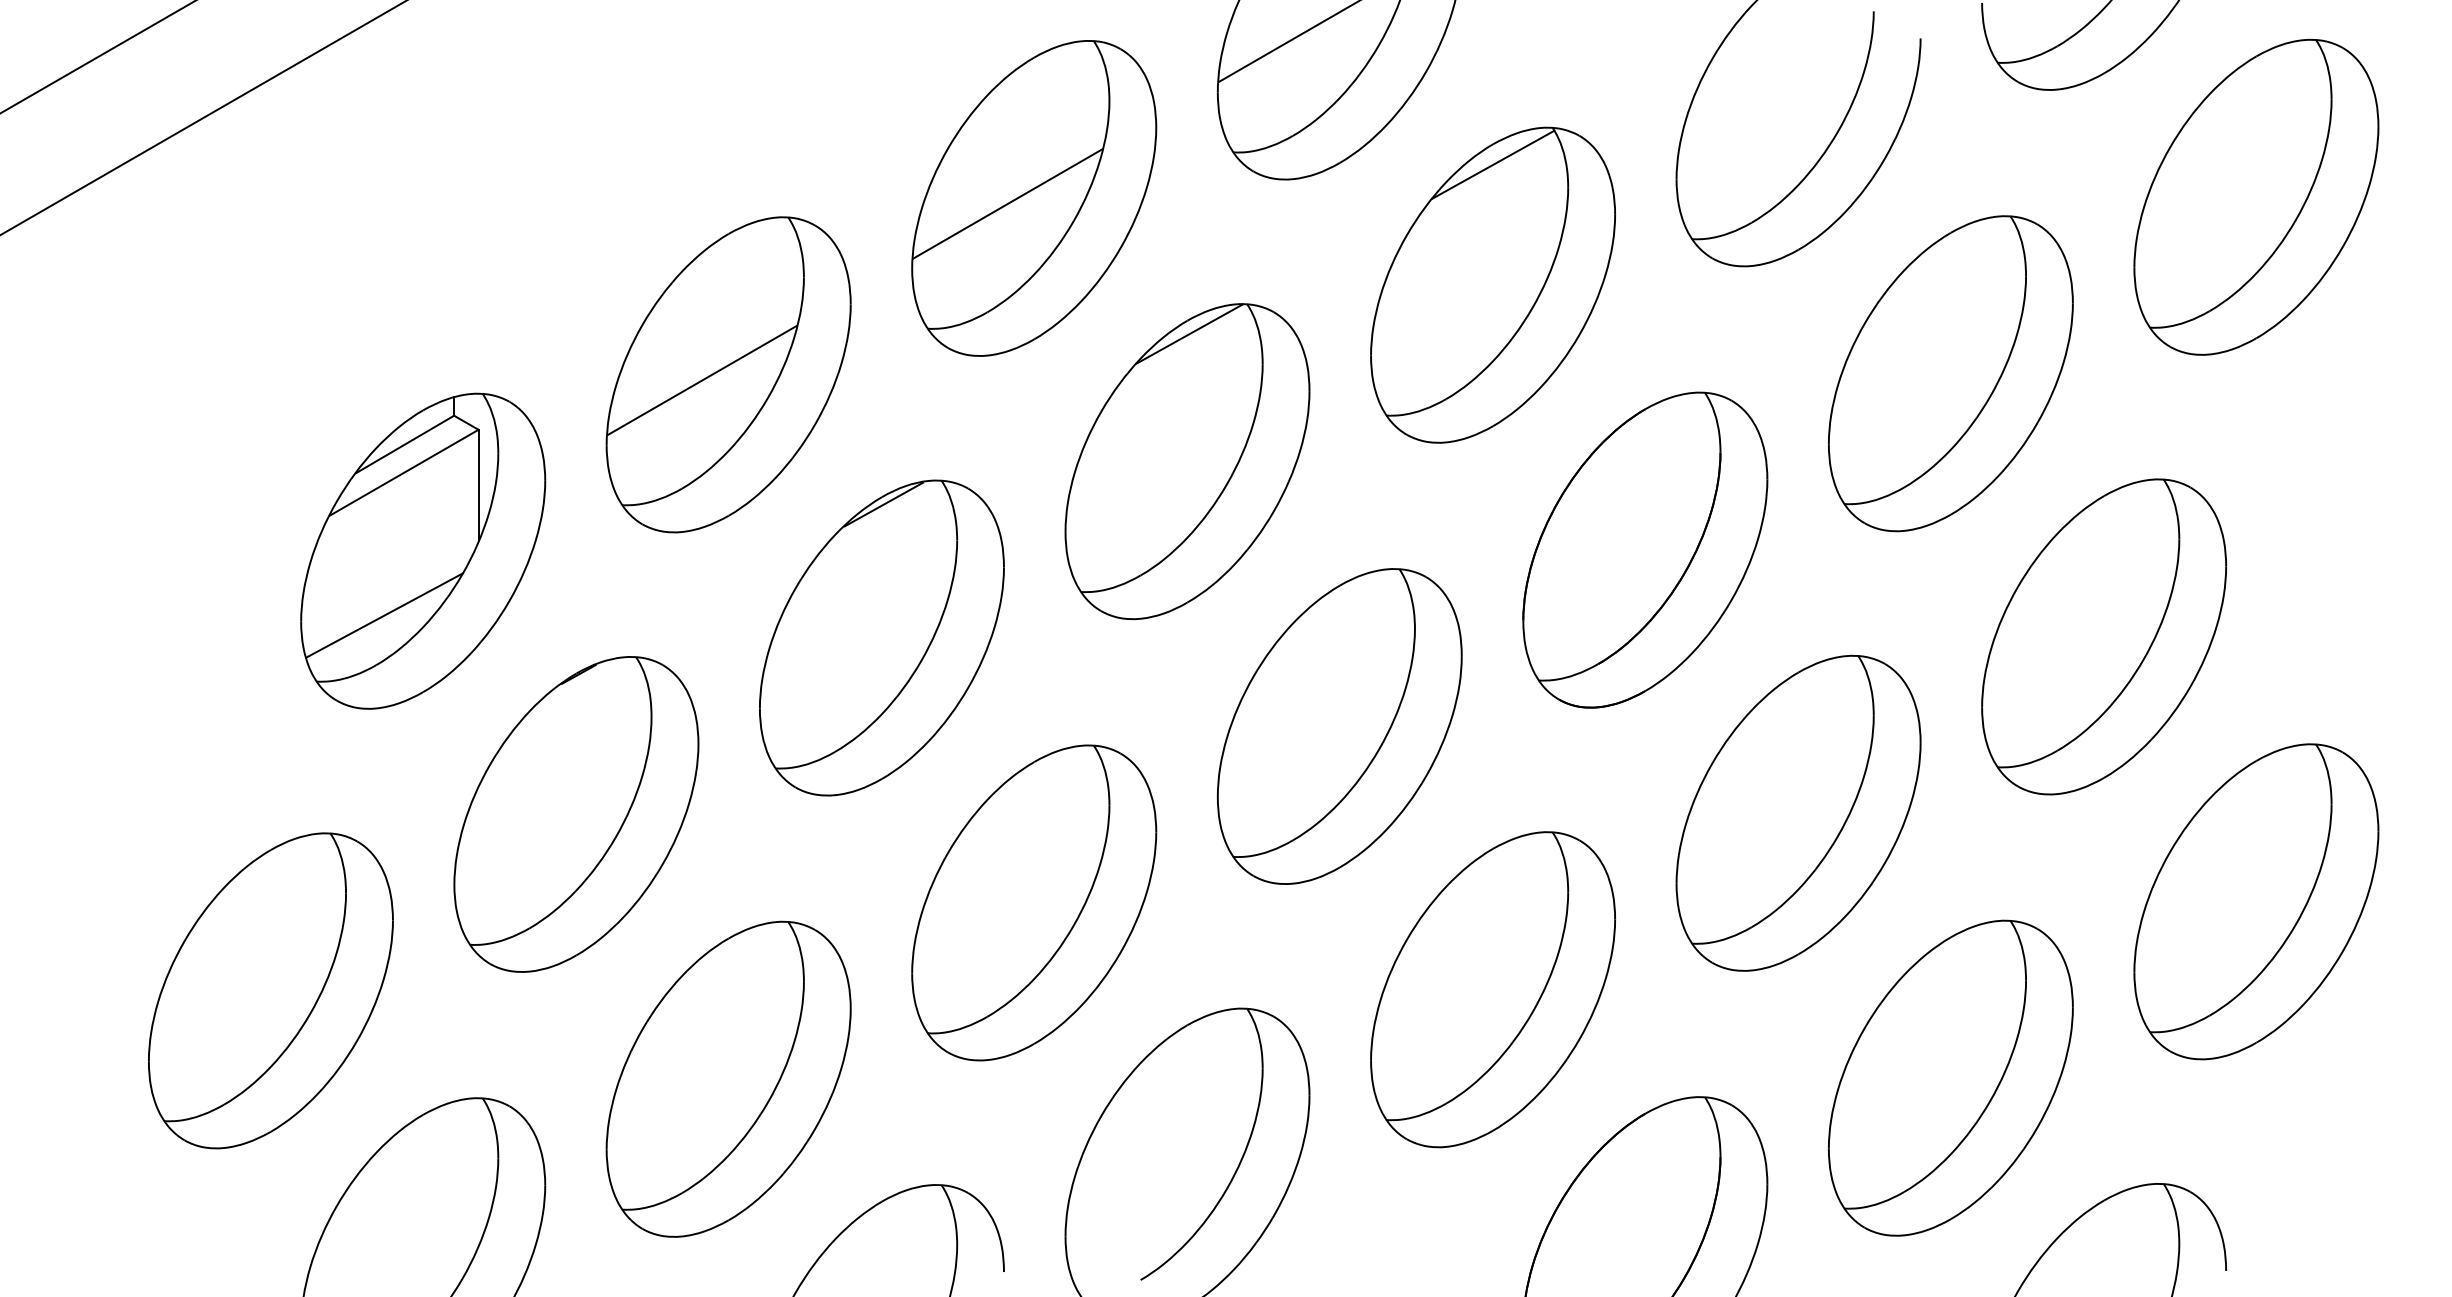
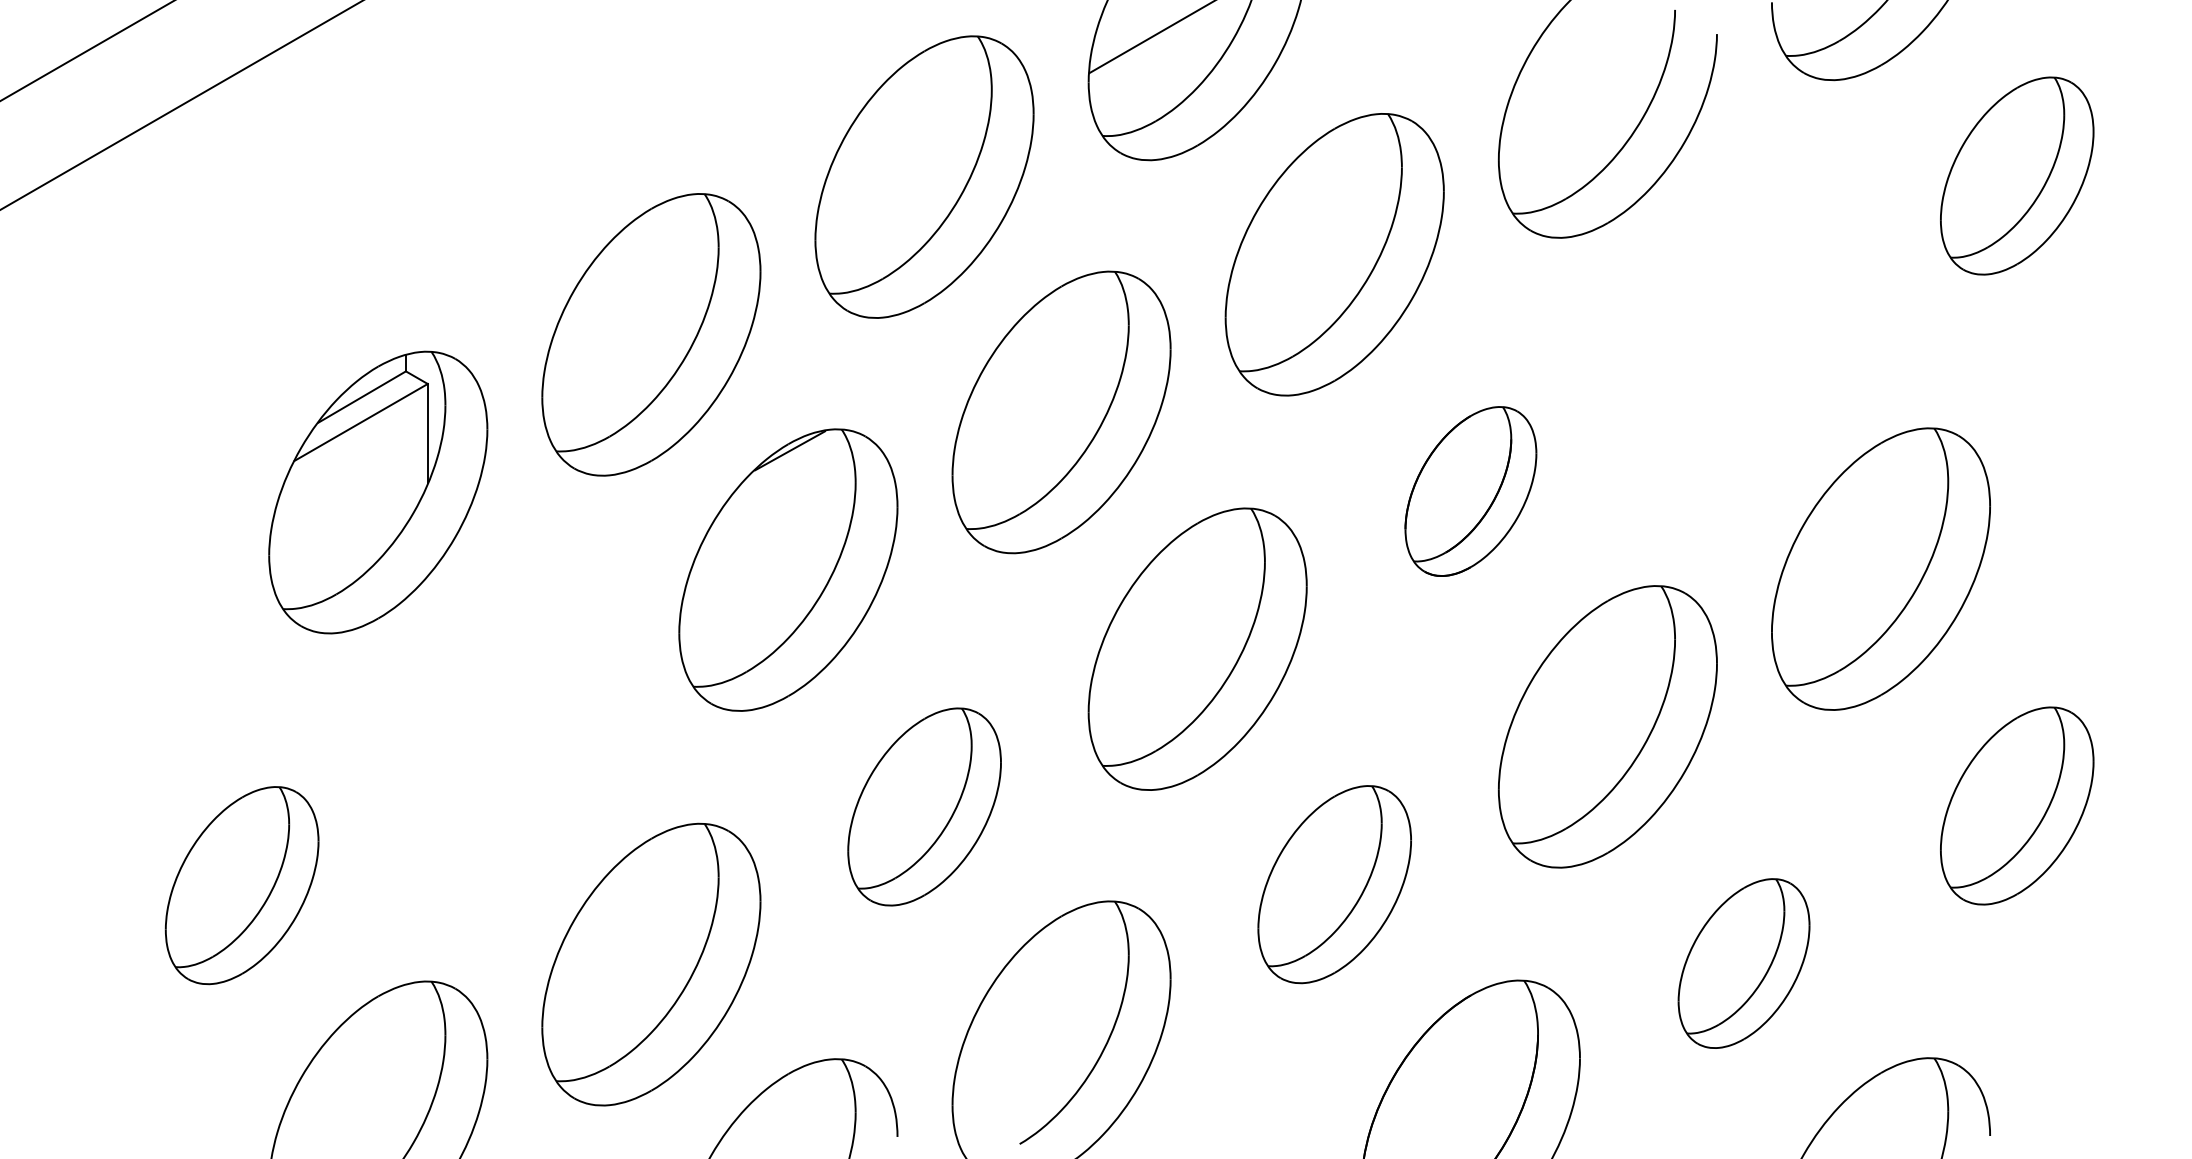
line: (1493, 164) -> (1335, 146), removed
part: (2256, 196) -> (2017, 175), size x0.7
line: (1007, 203) -> (900, 181), removed
line: (1189, 333) -> (1063, 297), removed
part: (1950, 373) -> (1743, 333), removed
line: (701, 380) -> (627, 339), removed
part: (1645, 549) -> (1471, 490), size x0.6
line: (384, 615) -> (343, 549), removed
part: (576, 814) -> (515, 727), removed
part: (2256, 901) -> (2017, 805), size x0.7
part: (1034, 902) -> (924, 806), size x0.7
part: (1492, 989) -> (1334, 884), size x0.7
part: (270, 990) -> (241, 885), size x0.7
part: (1950, 1077) -> (1743, 963), size x0.6

